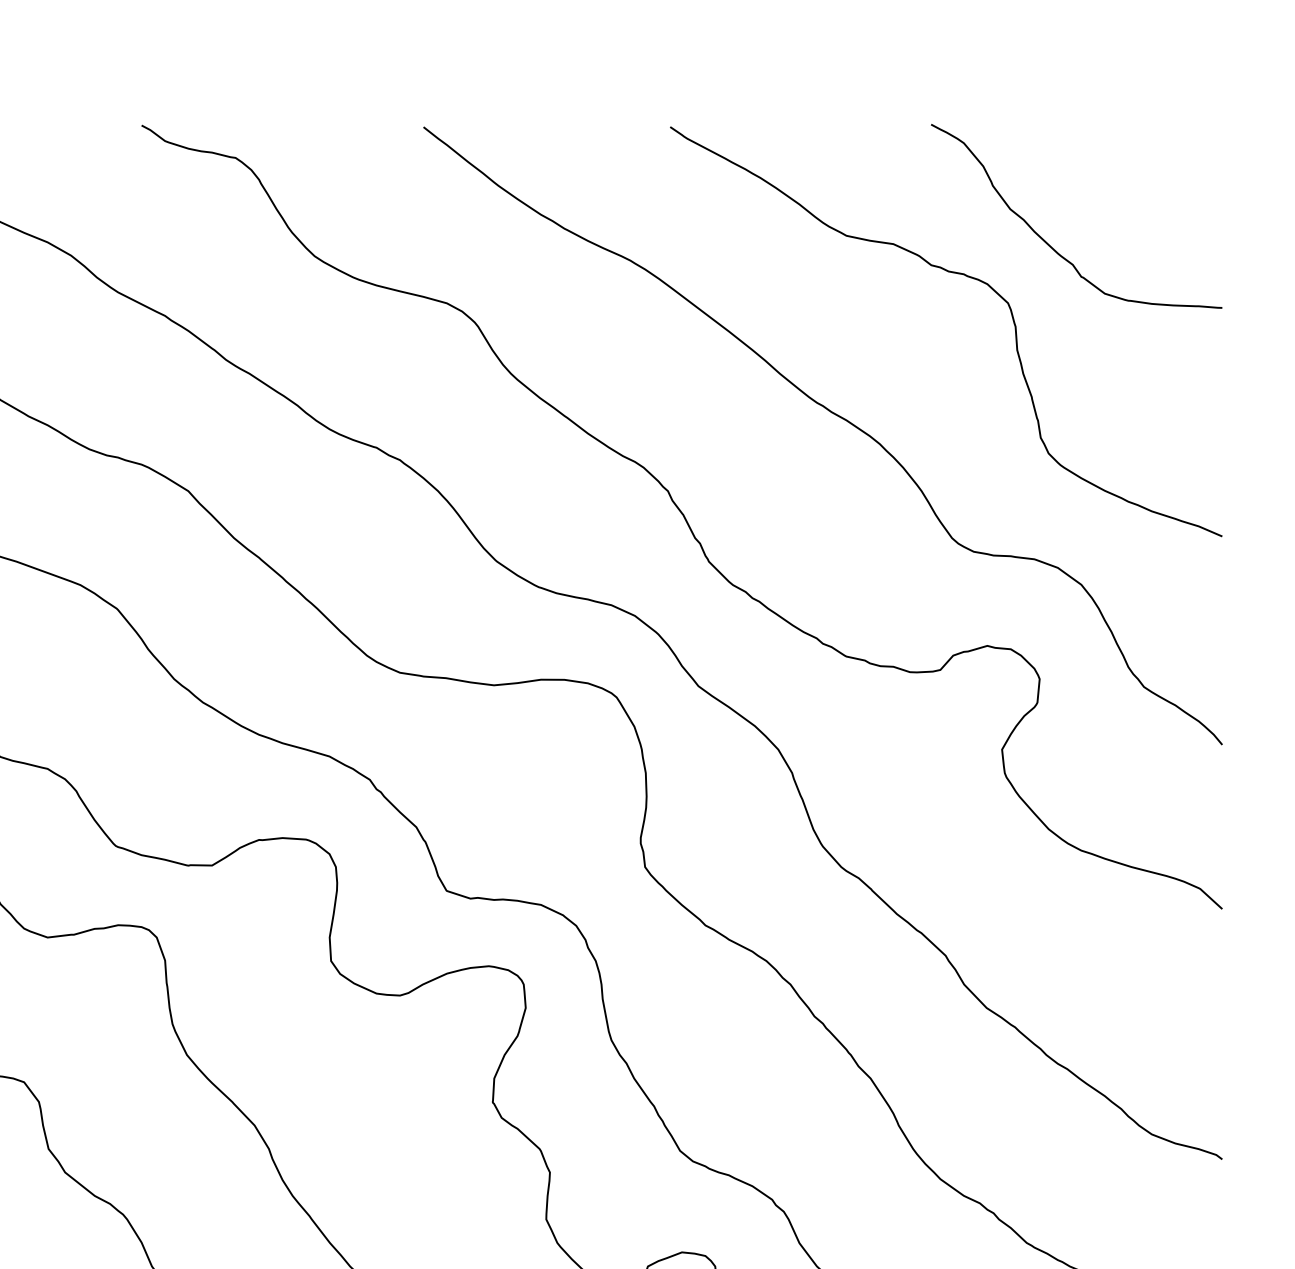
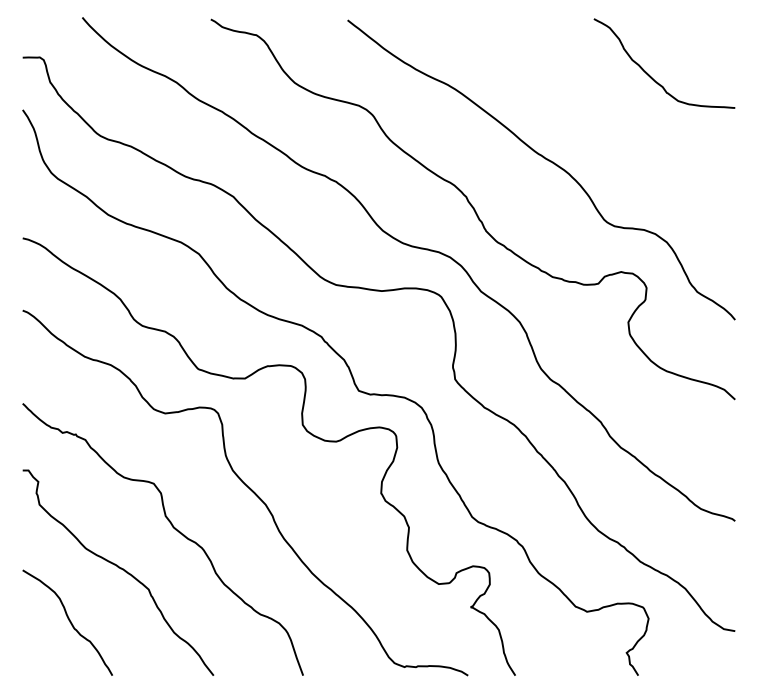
curve: (965, 278) -> (610, 93), removed

